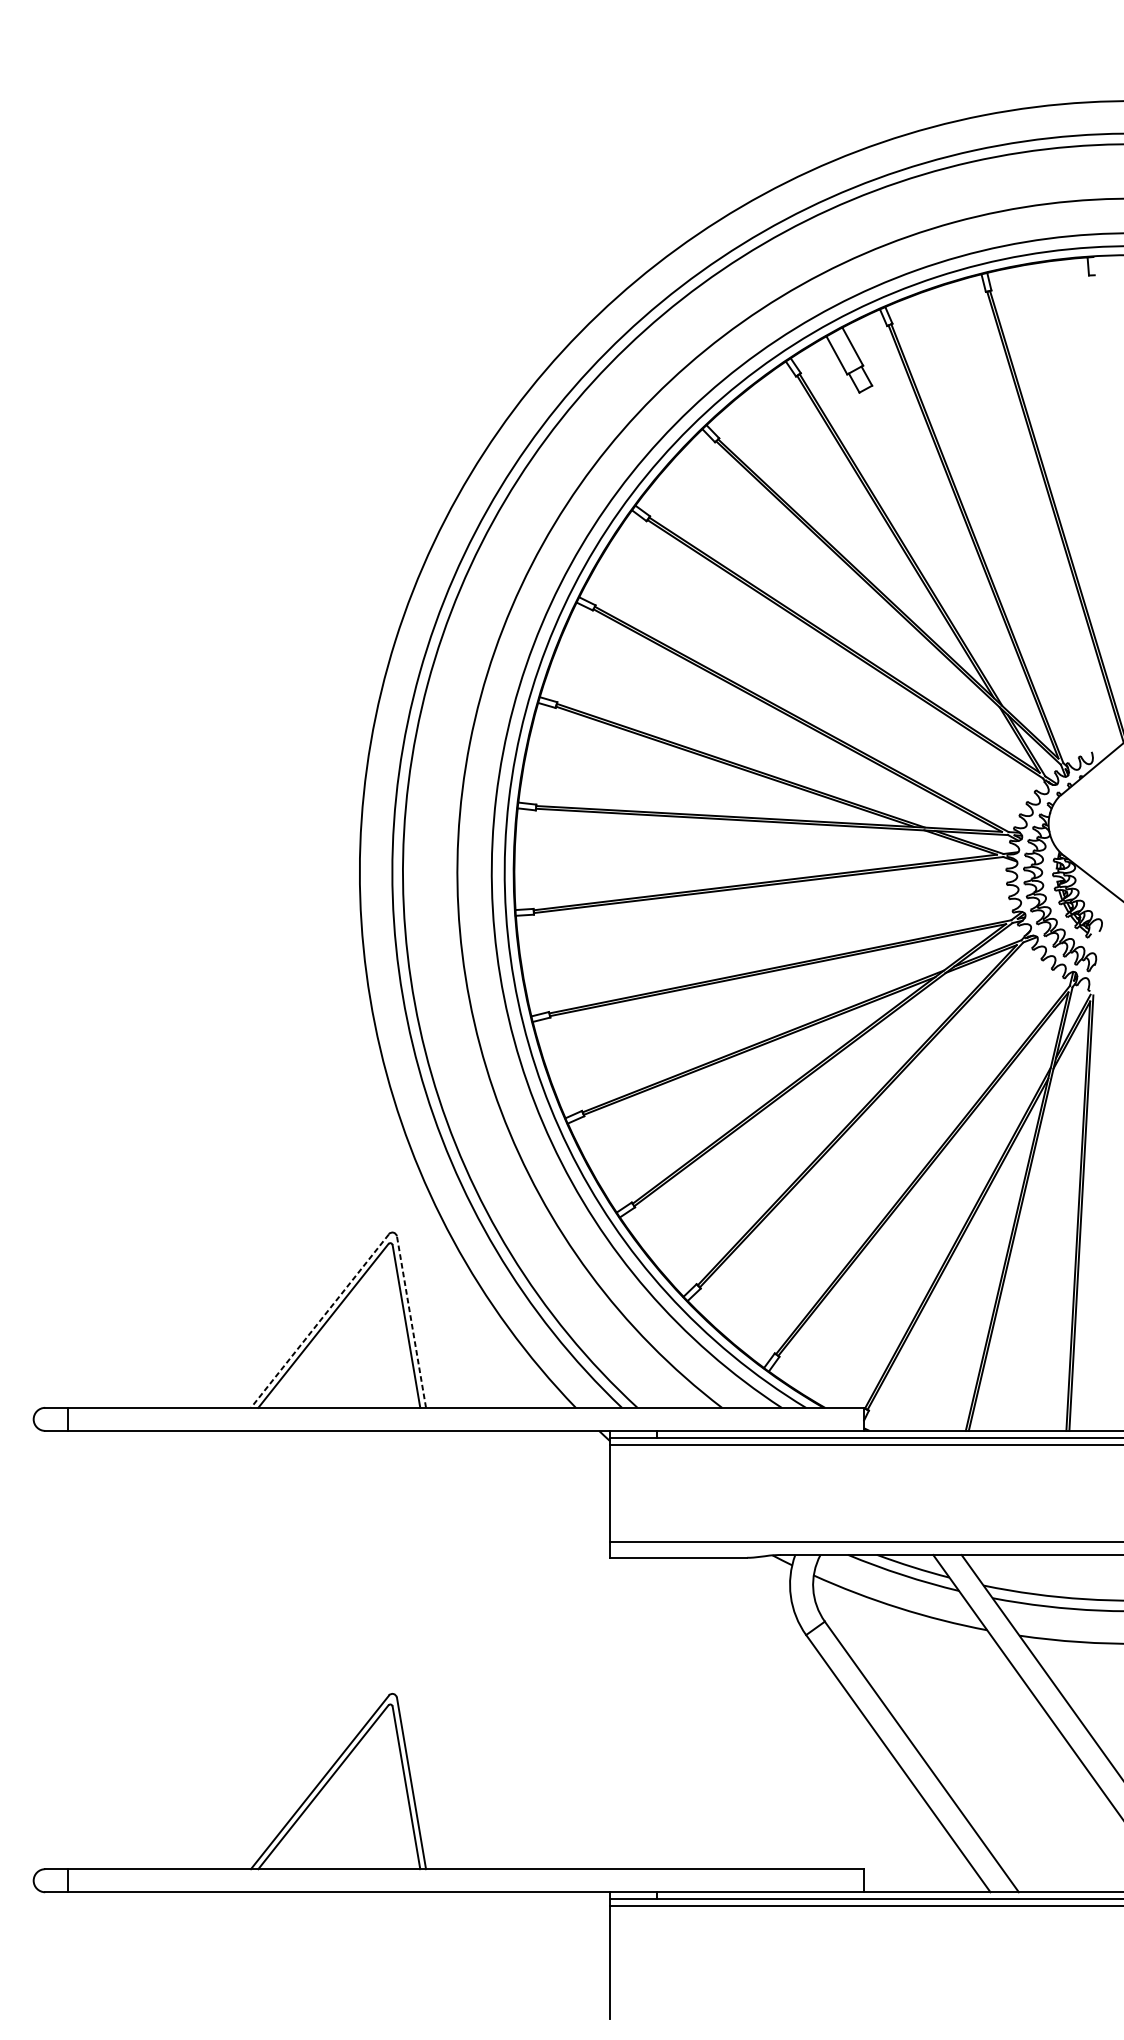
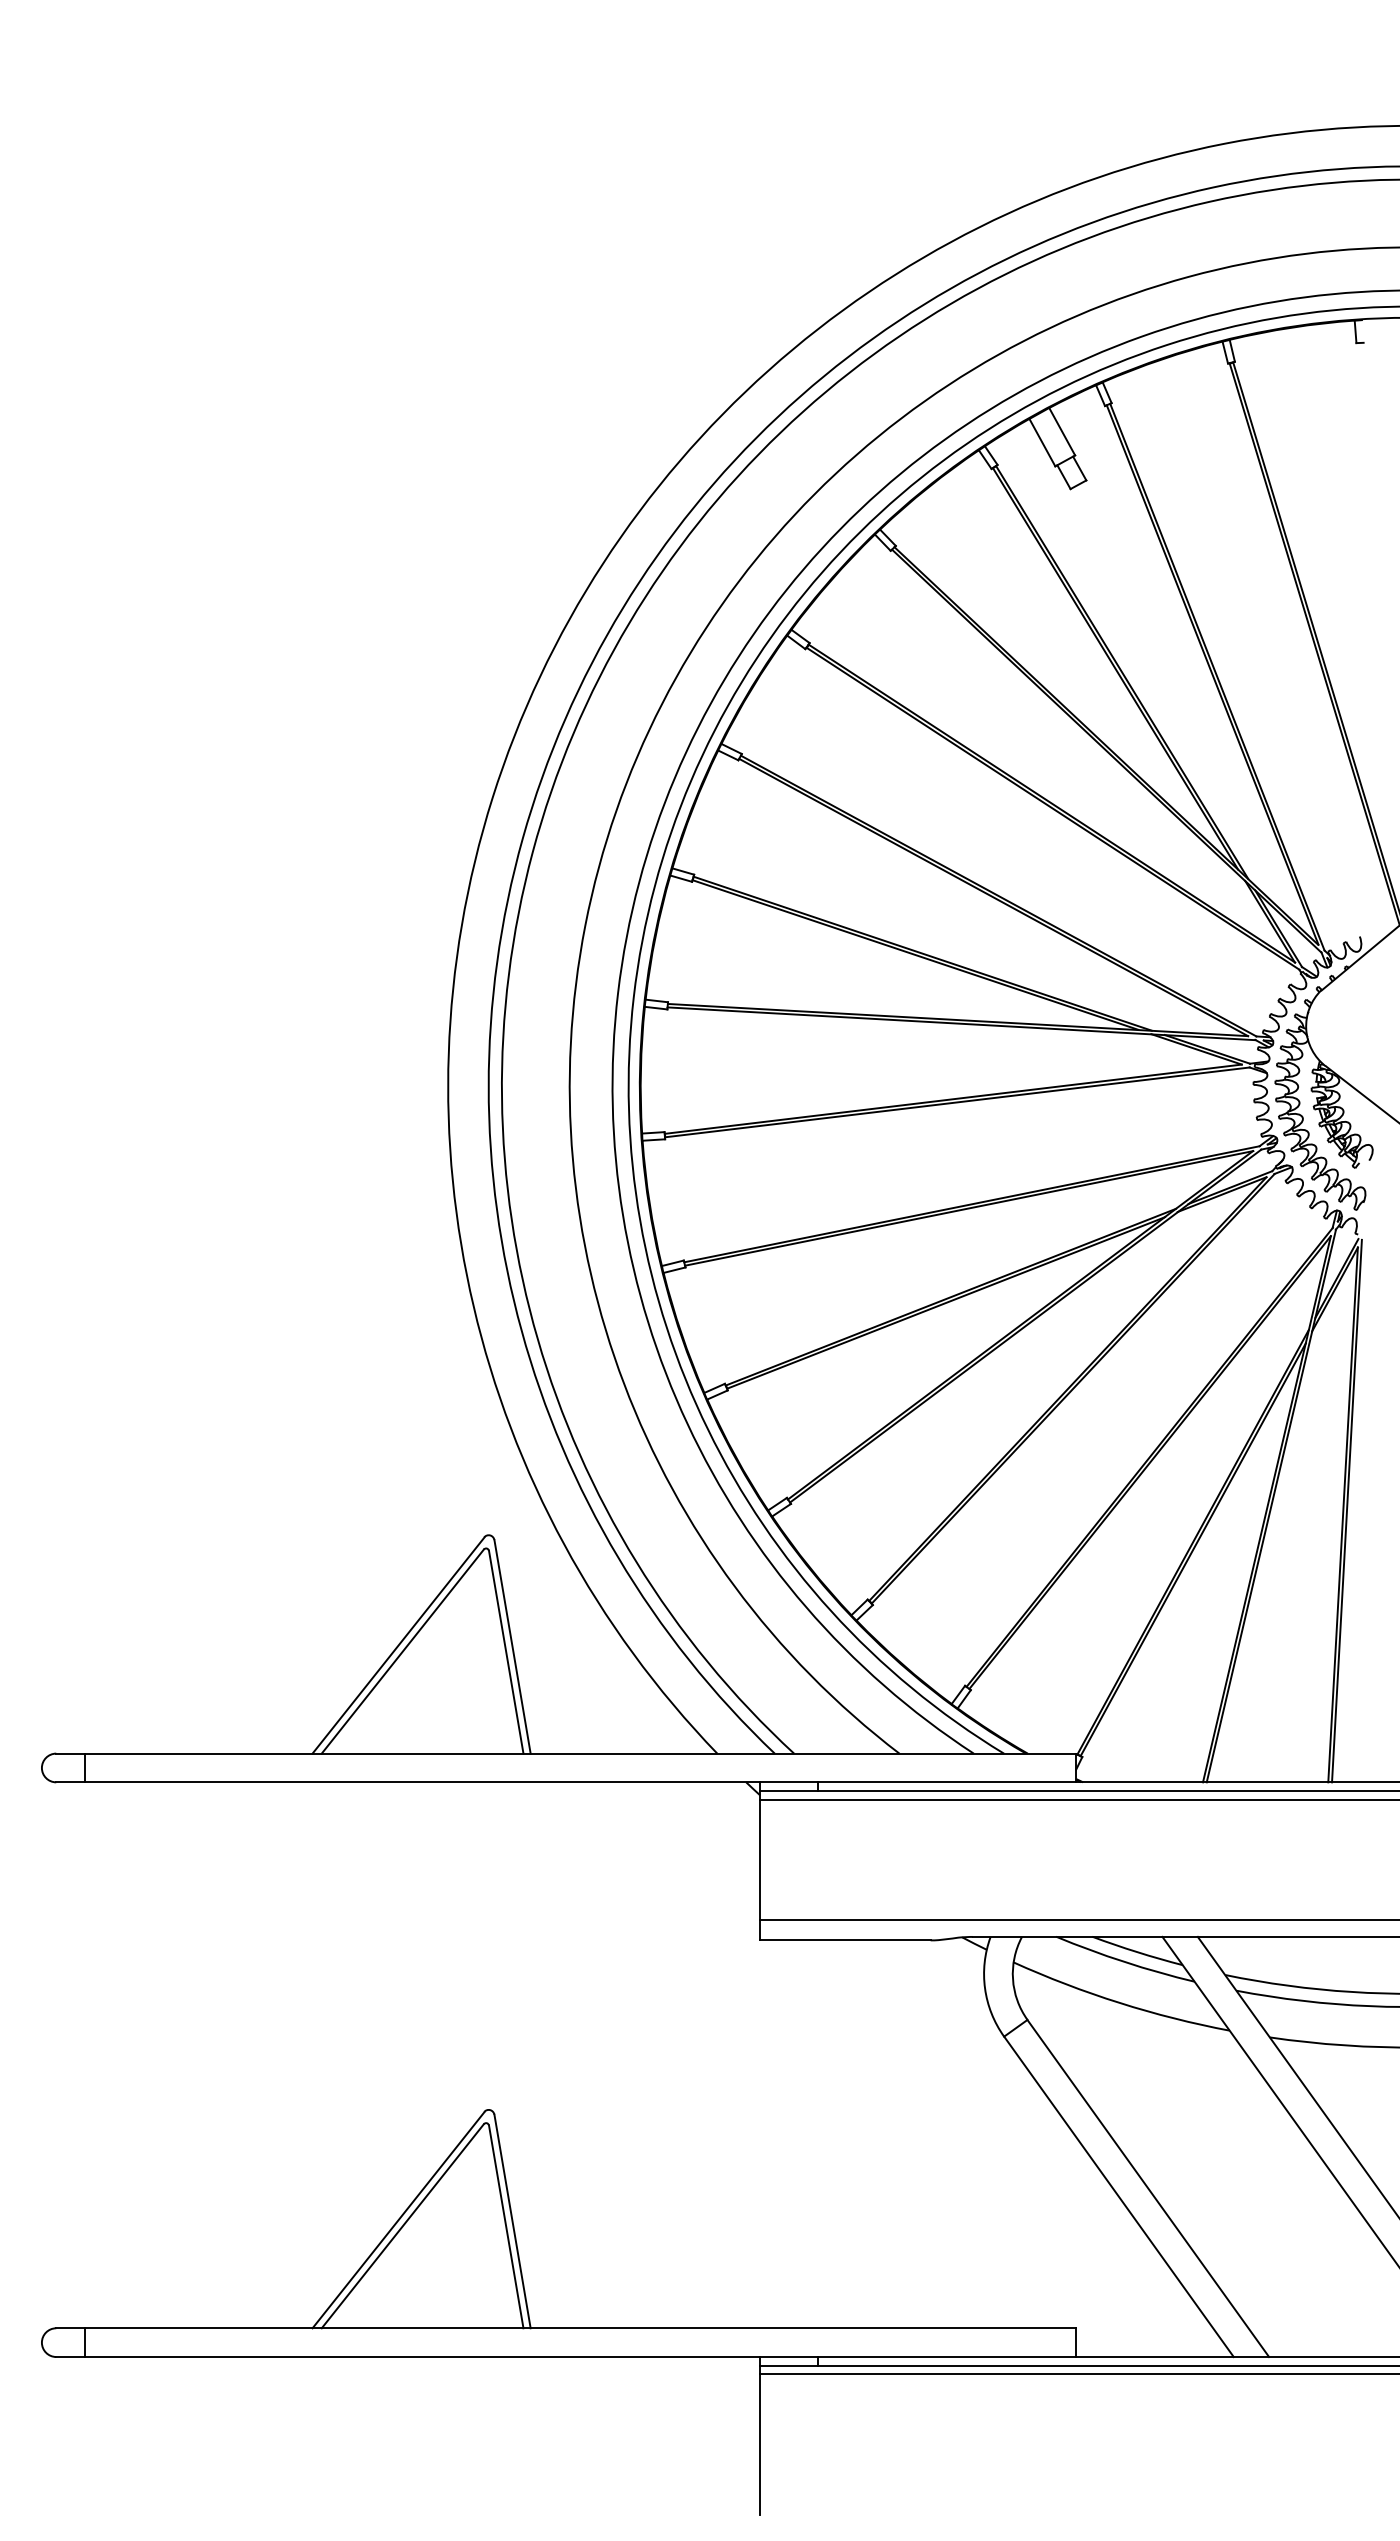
line: (319, 1321) -> (398, 1645), dashed -> solid
line: (411, 1321) -> (512, 1646), dashed -> solid

